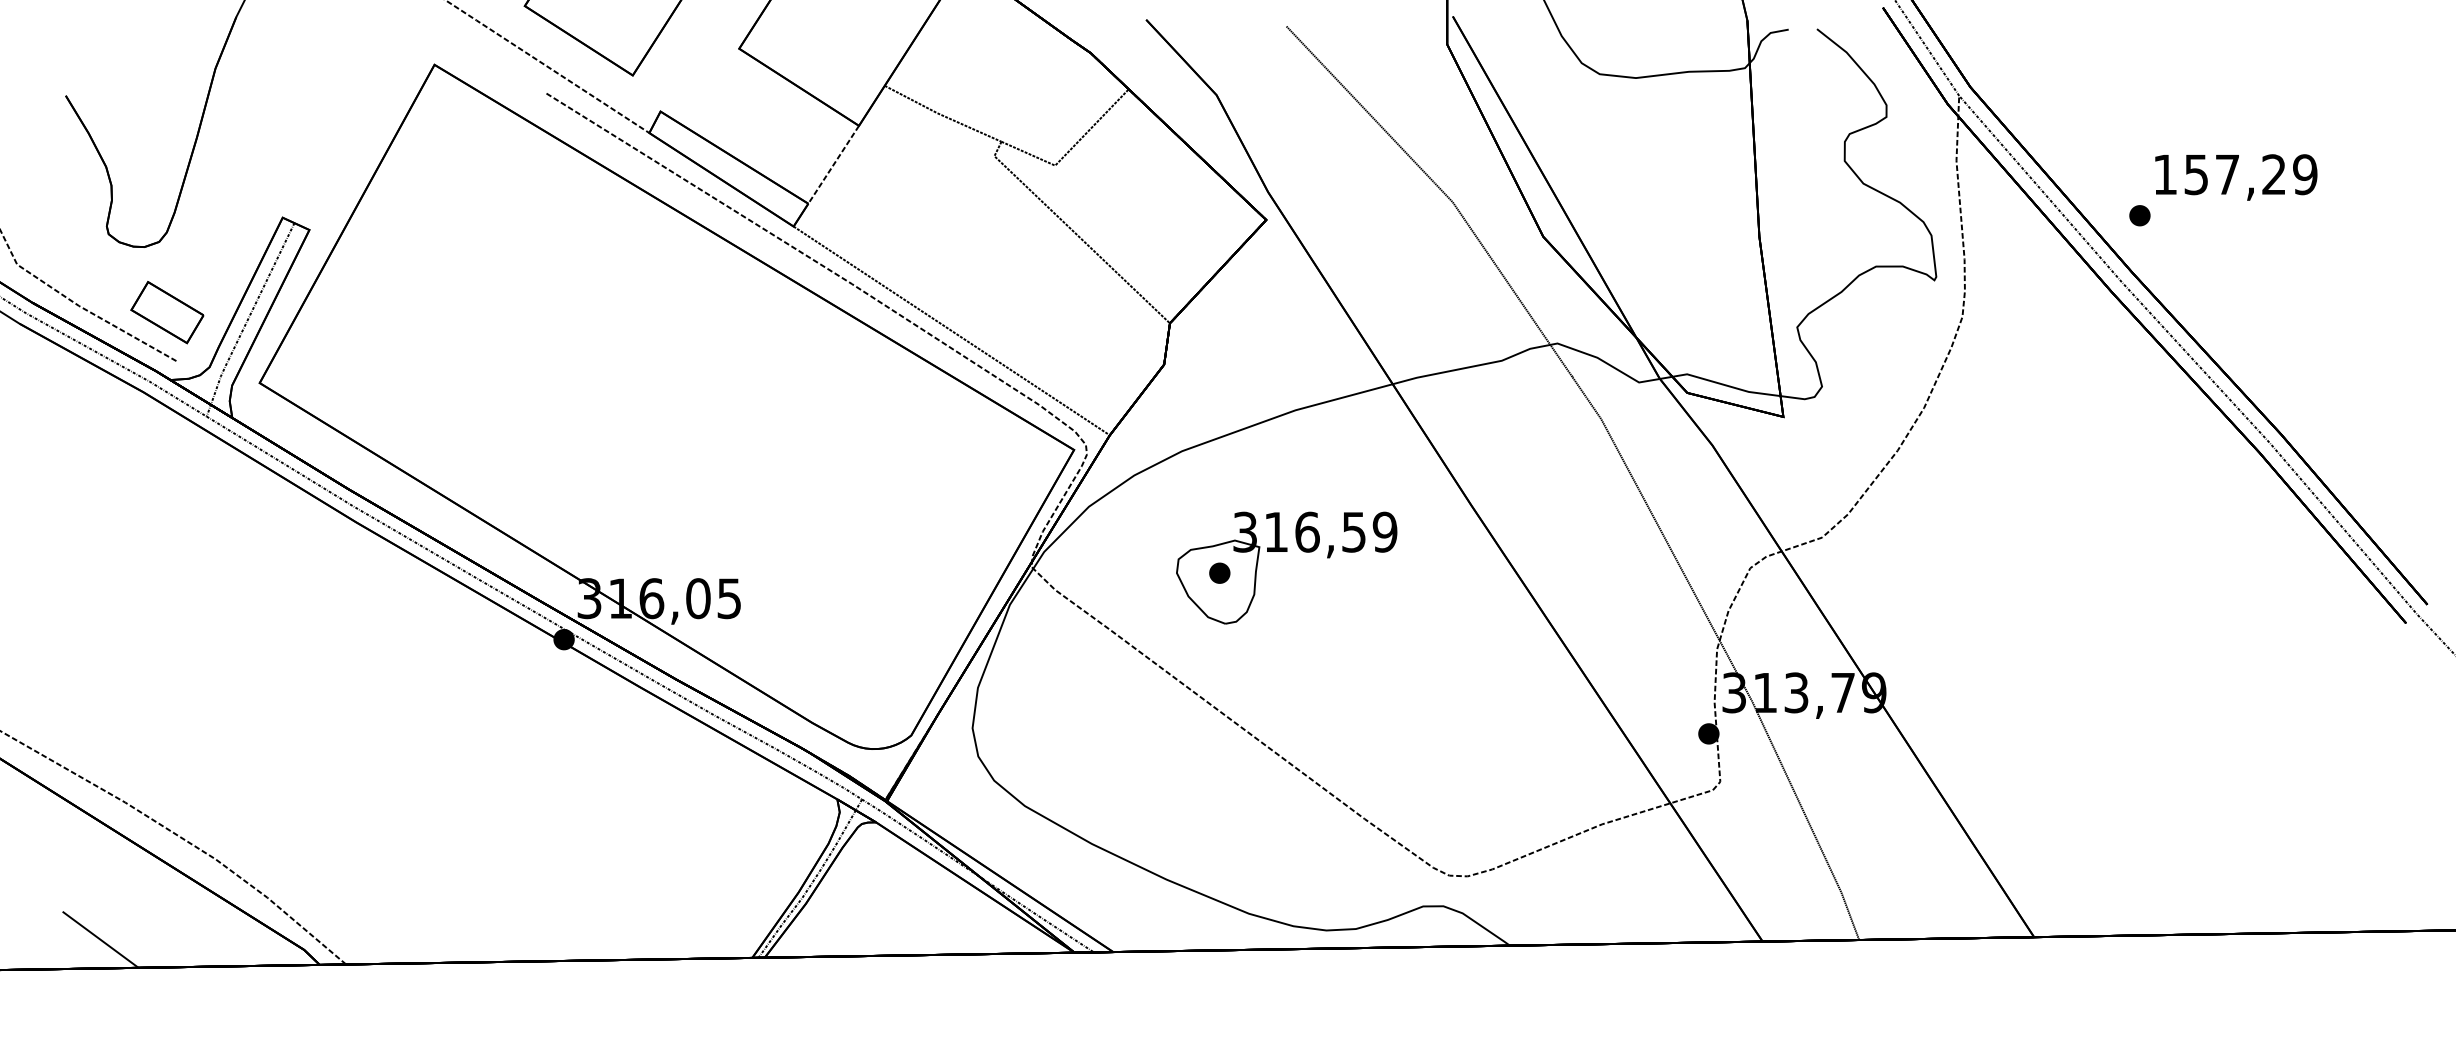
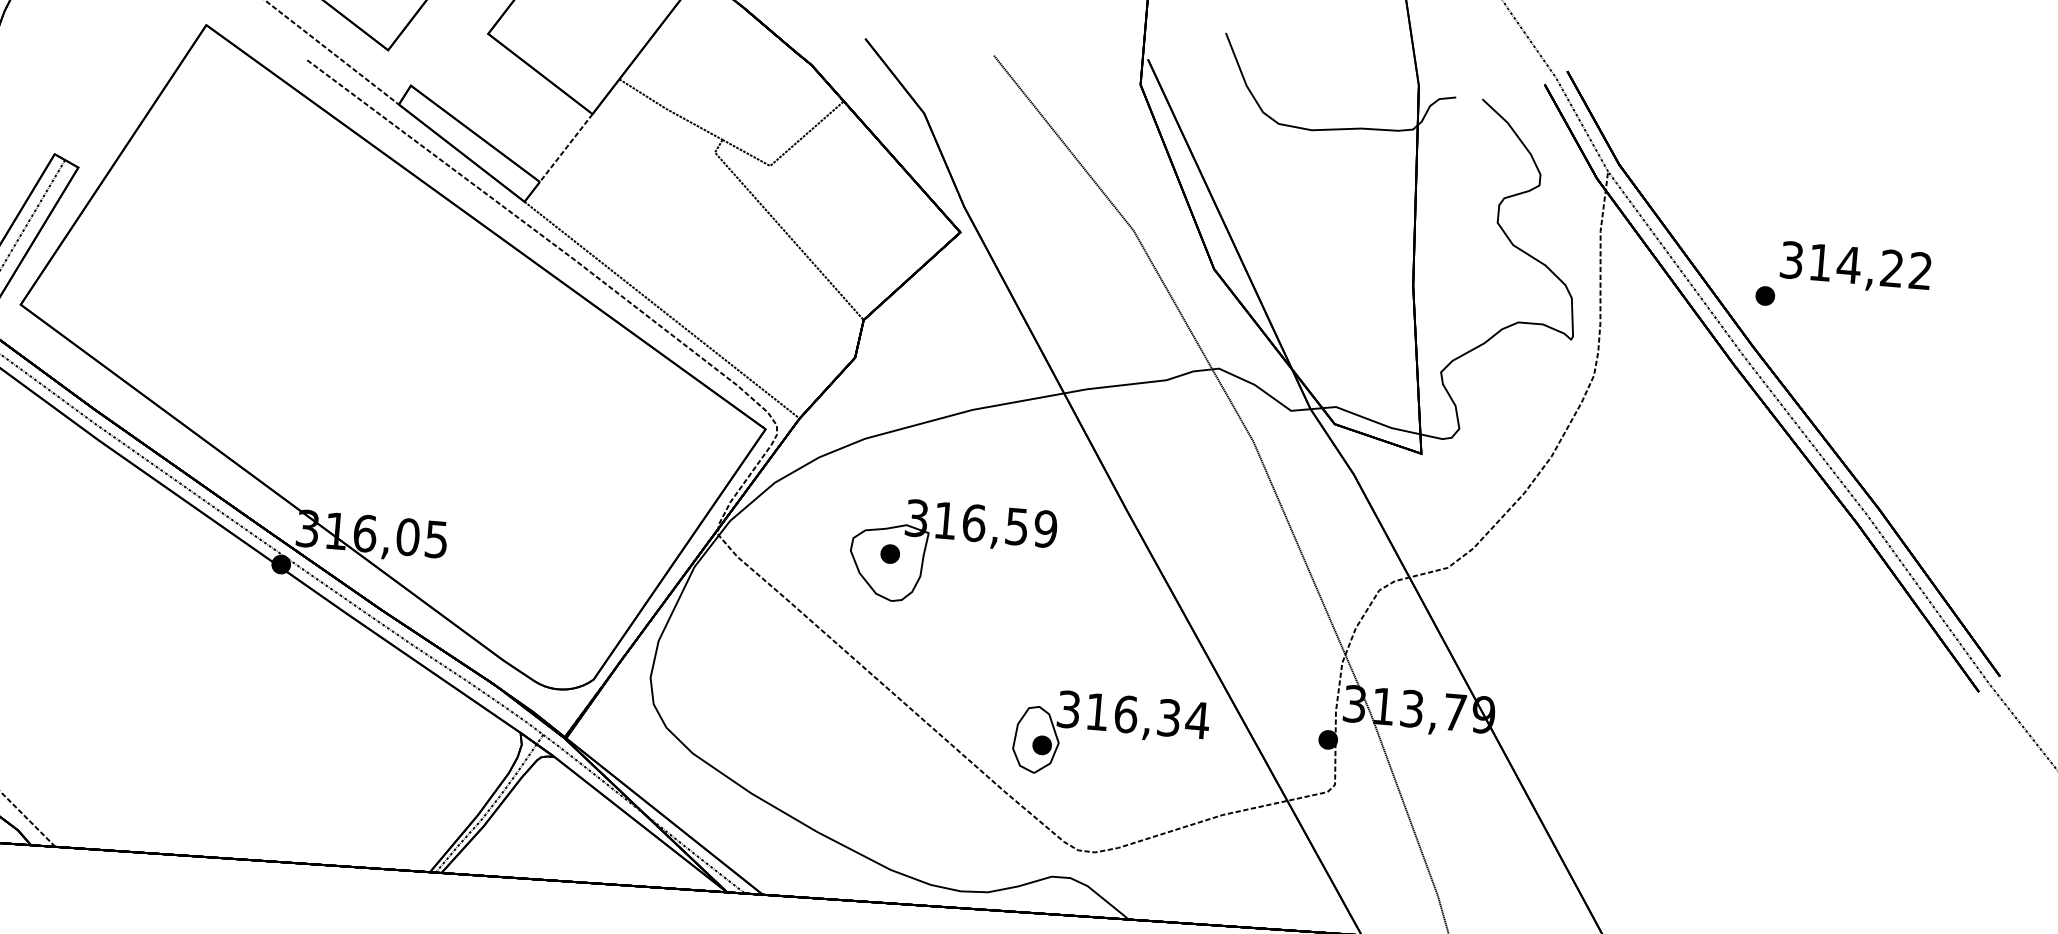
text: (2235, 174) -> (1856, 265), 157,29 -> 314,22
part: (1468, 744) -> (1106, 731), added

